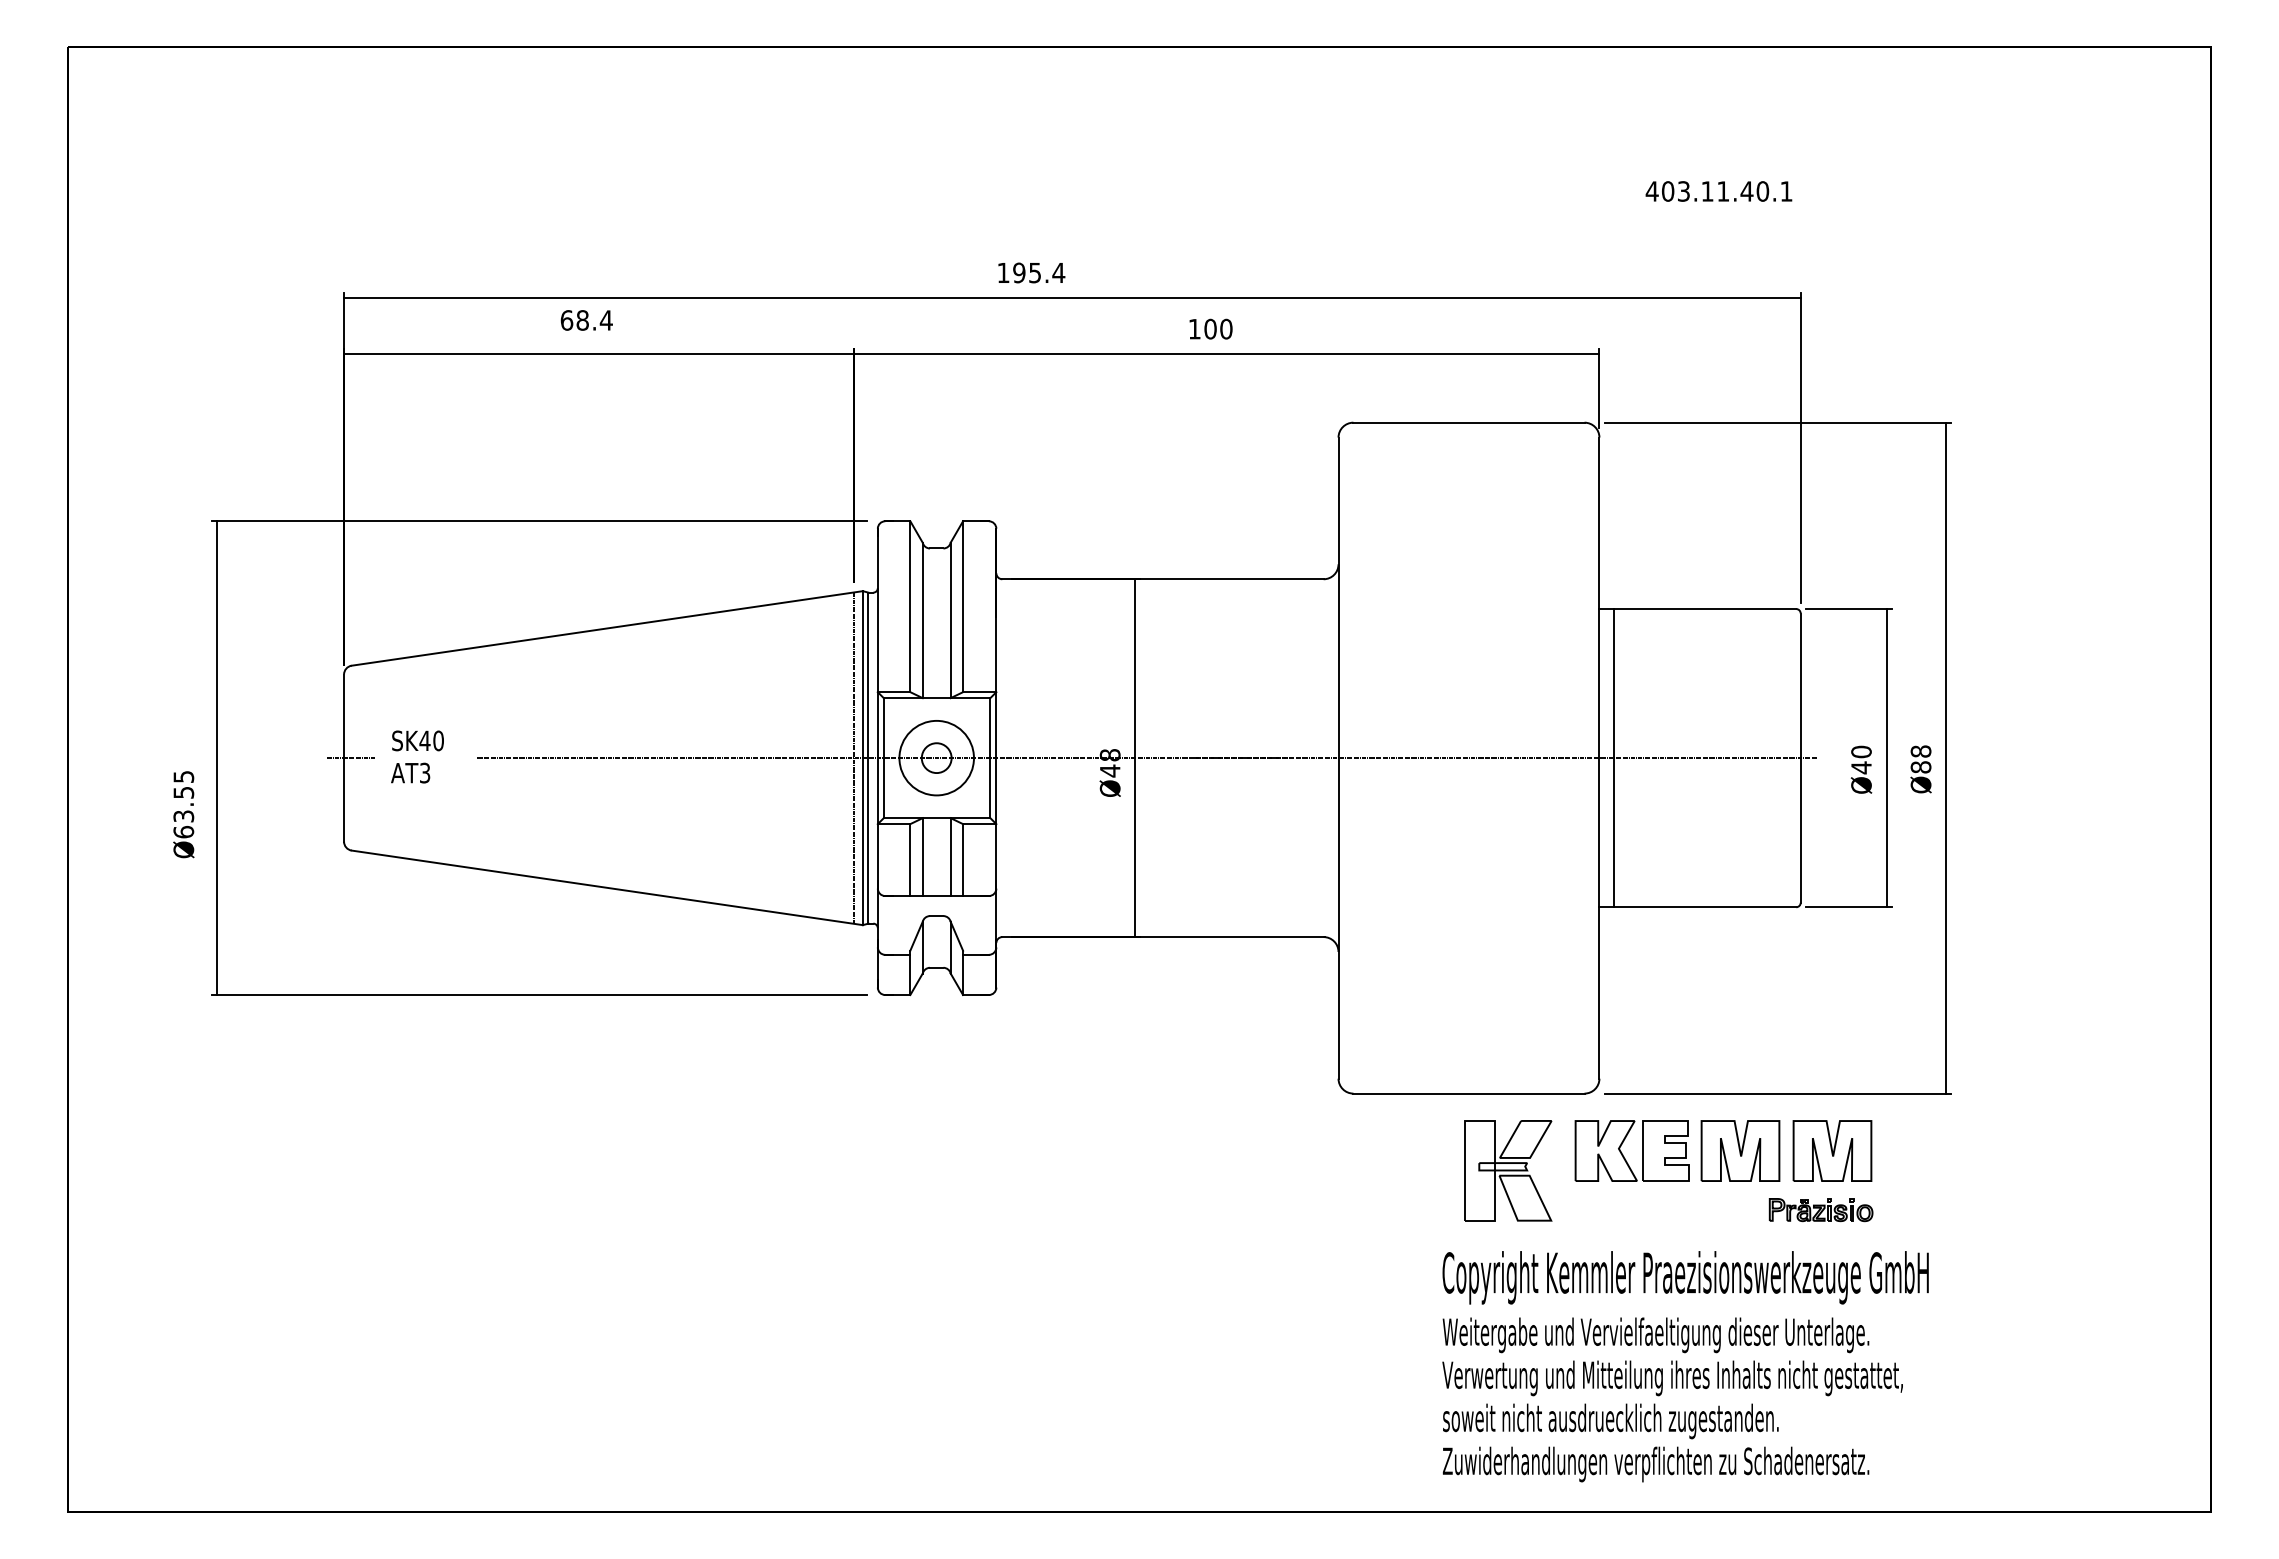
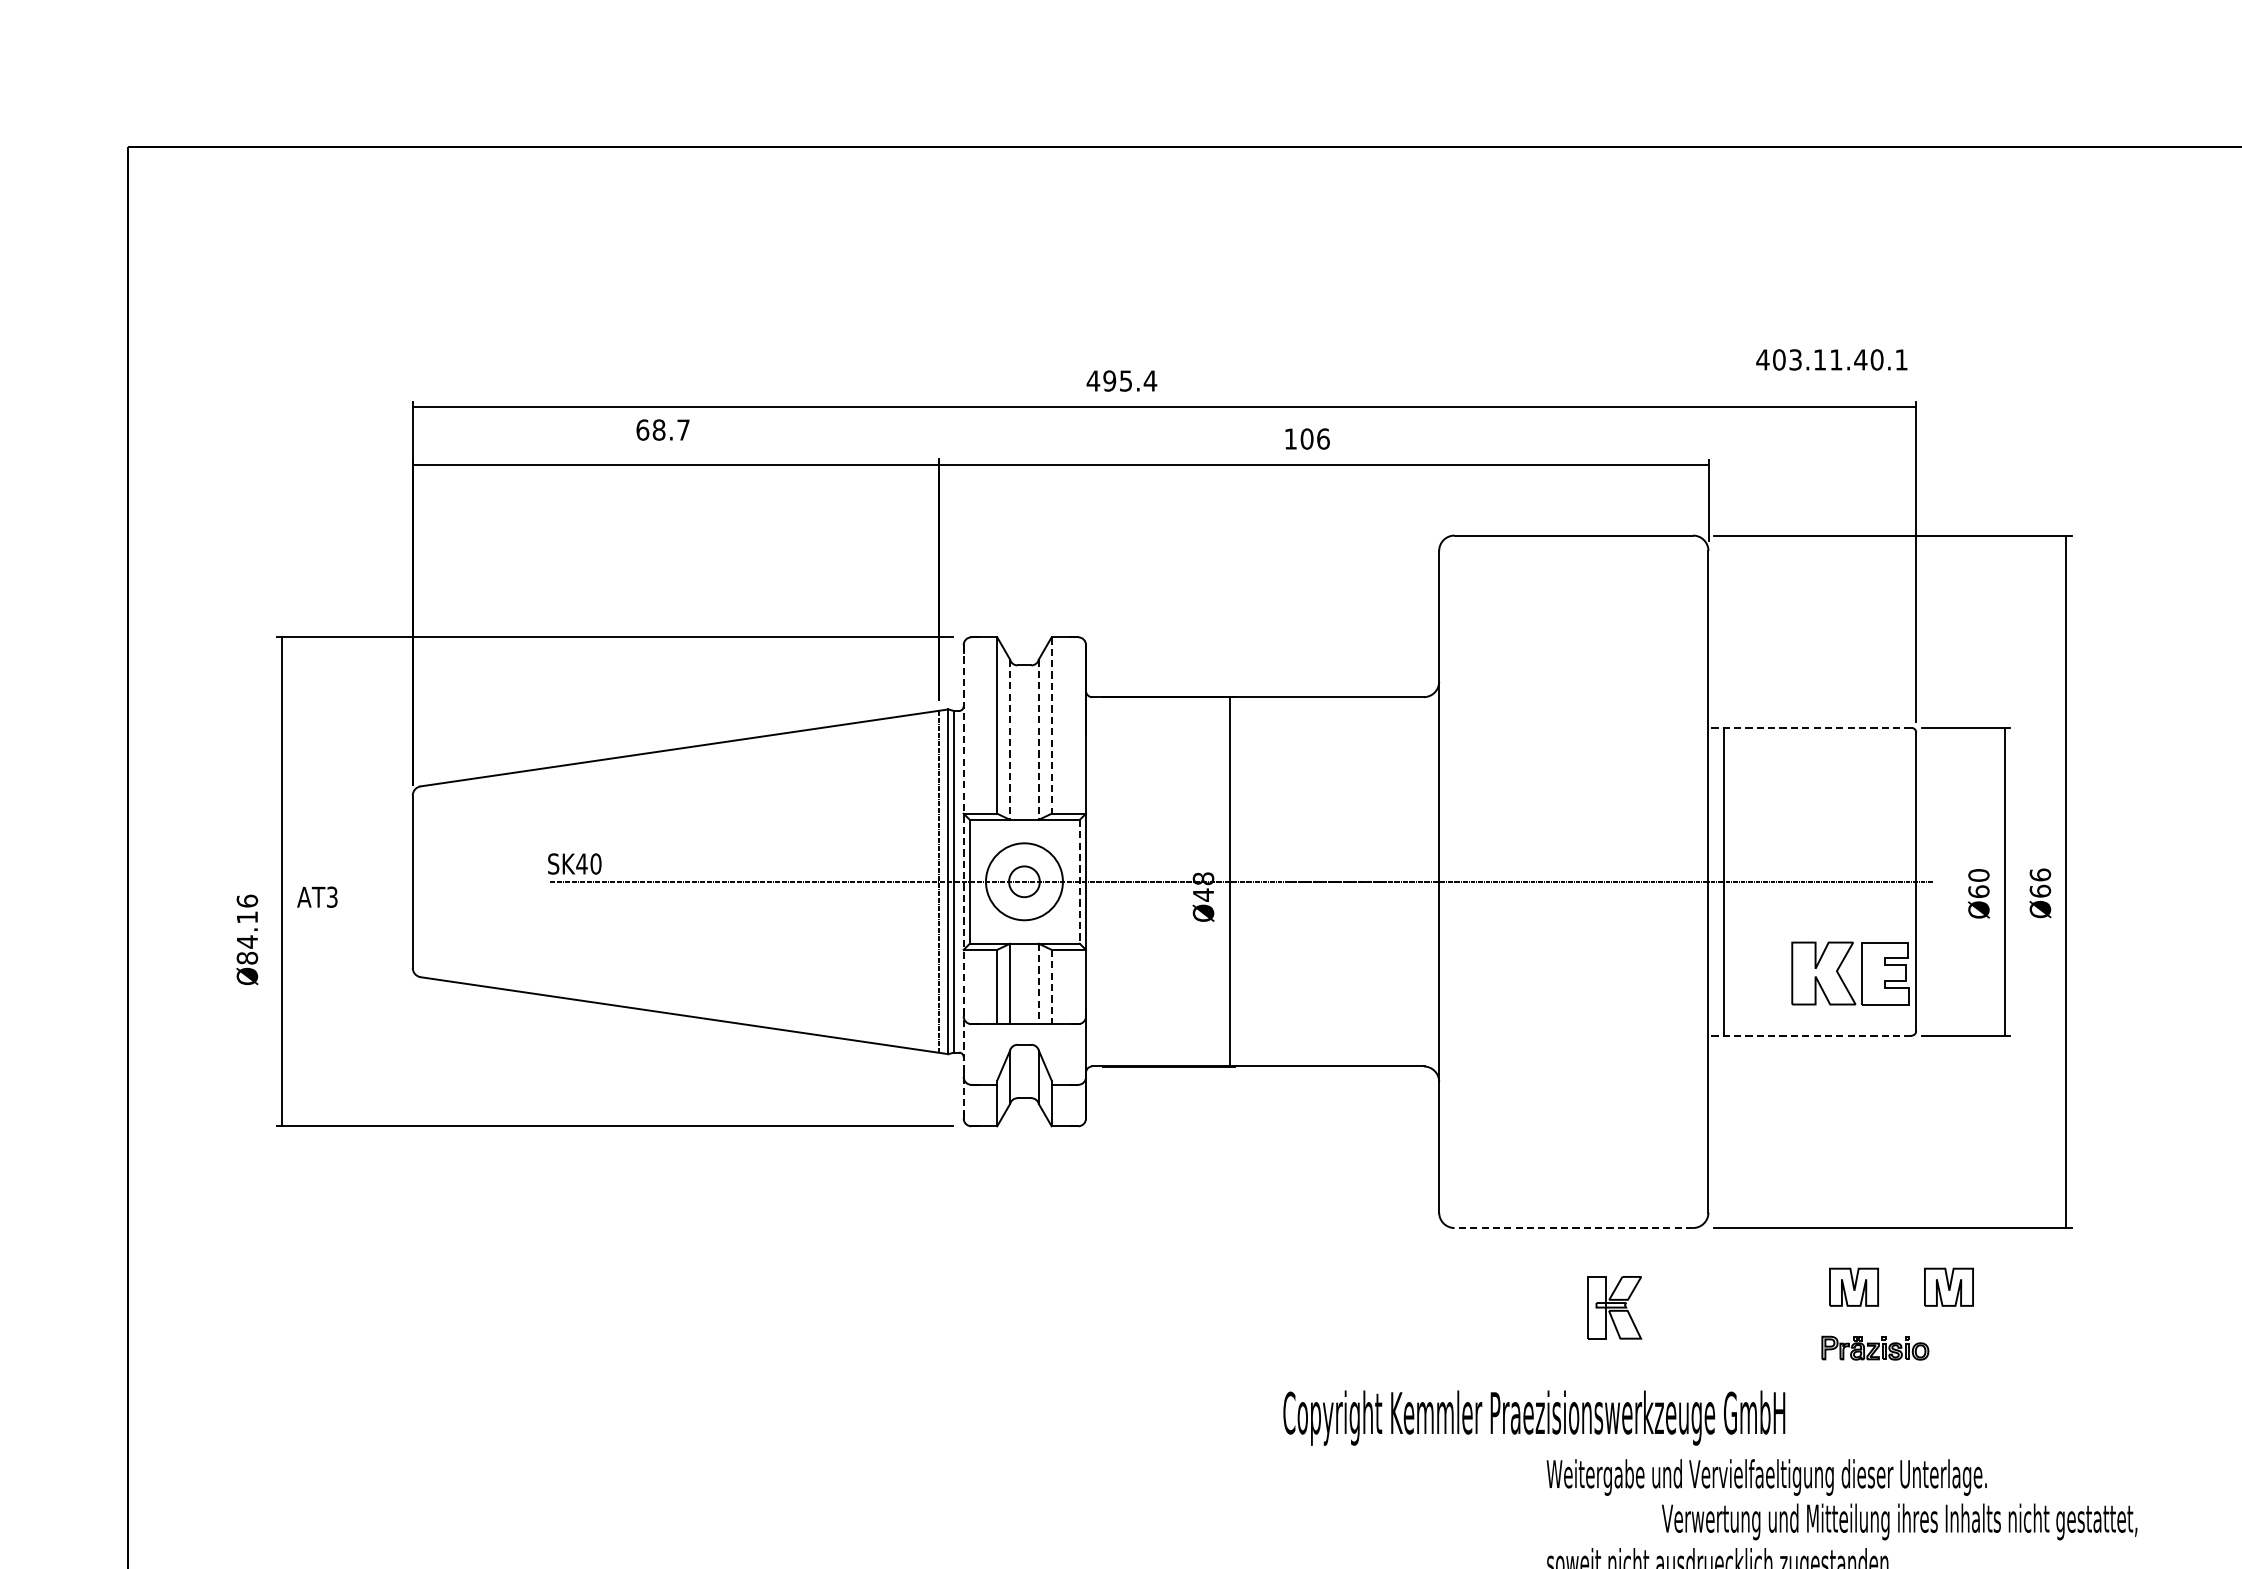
text: (1718, 191) -> (1831, 359), moved
text: (1003, 272) -> (1093, 380), 195.4 -> 495.4
text: (605, 320) -> (682, 430), 68.4 -> 68.7
text: (1226, 328) -> (1323, 438), 100 -> 106
line: (963, 607) -> (1052, 726), solid -> dashed
line: (1697, 609) -> (1809, 728), solid -> dashed
line: (922, 620) -> (1009, 739), solid -> dashed
line: (950, 620) -> (1038, 739), solid -> dashed
text: (417, 740) -> (574, 863), moved
line: (351, 758) -> (420, 882), removed
line: (877, 758) -> (963, 882), solid -> dashed
line: (990, 758) -> (1079, 882), solid -> dashed
text: (1920, 759) -> (2039, 883), Ø88 -> Ø66
text: (1861, 767) -> (1978, 891), Ø40 -> Ø60
text: (410, 772) -> (317, 896), moved
text: (183, 804) -> (247, 929), Ø63.55 -> Ø84.16
line: (950, 857) -> (1038, 984), solid -> dashed
line: (963, 860) -> (1052, 987), solid -> dashed
line: (1697, 907) -> (1809, 1035), solid -> dashed
line: (1468, 1093) -> (1573, 1227), solid -> dashed
part: (1740, 1150) -> (1854, 1286), size x0.6
part: (1832, 1150) -> (1949, 1286), size x0.6
part: (1623, 1154) -> (1841, 977), moved
part: (1508, 1170) -> (1614, 1307), size x0.6
part: (1820, 1210) -> (1874, 1348), moved
text: (1685, 1277) -> (1534, 1417), moved
text: (1672, 1378) -> (1899, 1522), moved

